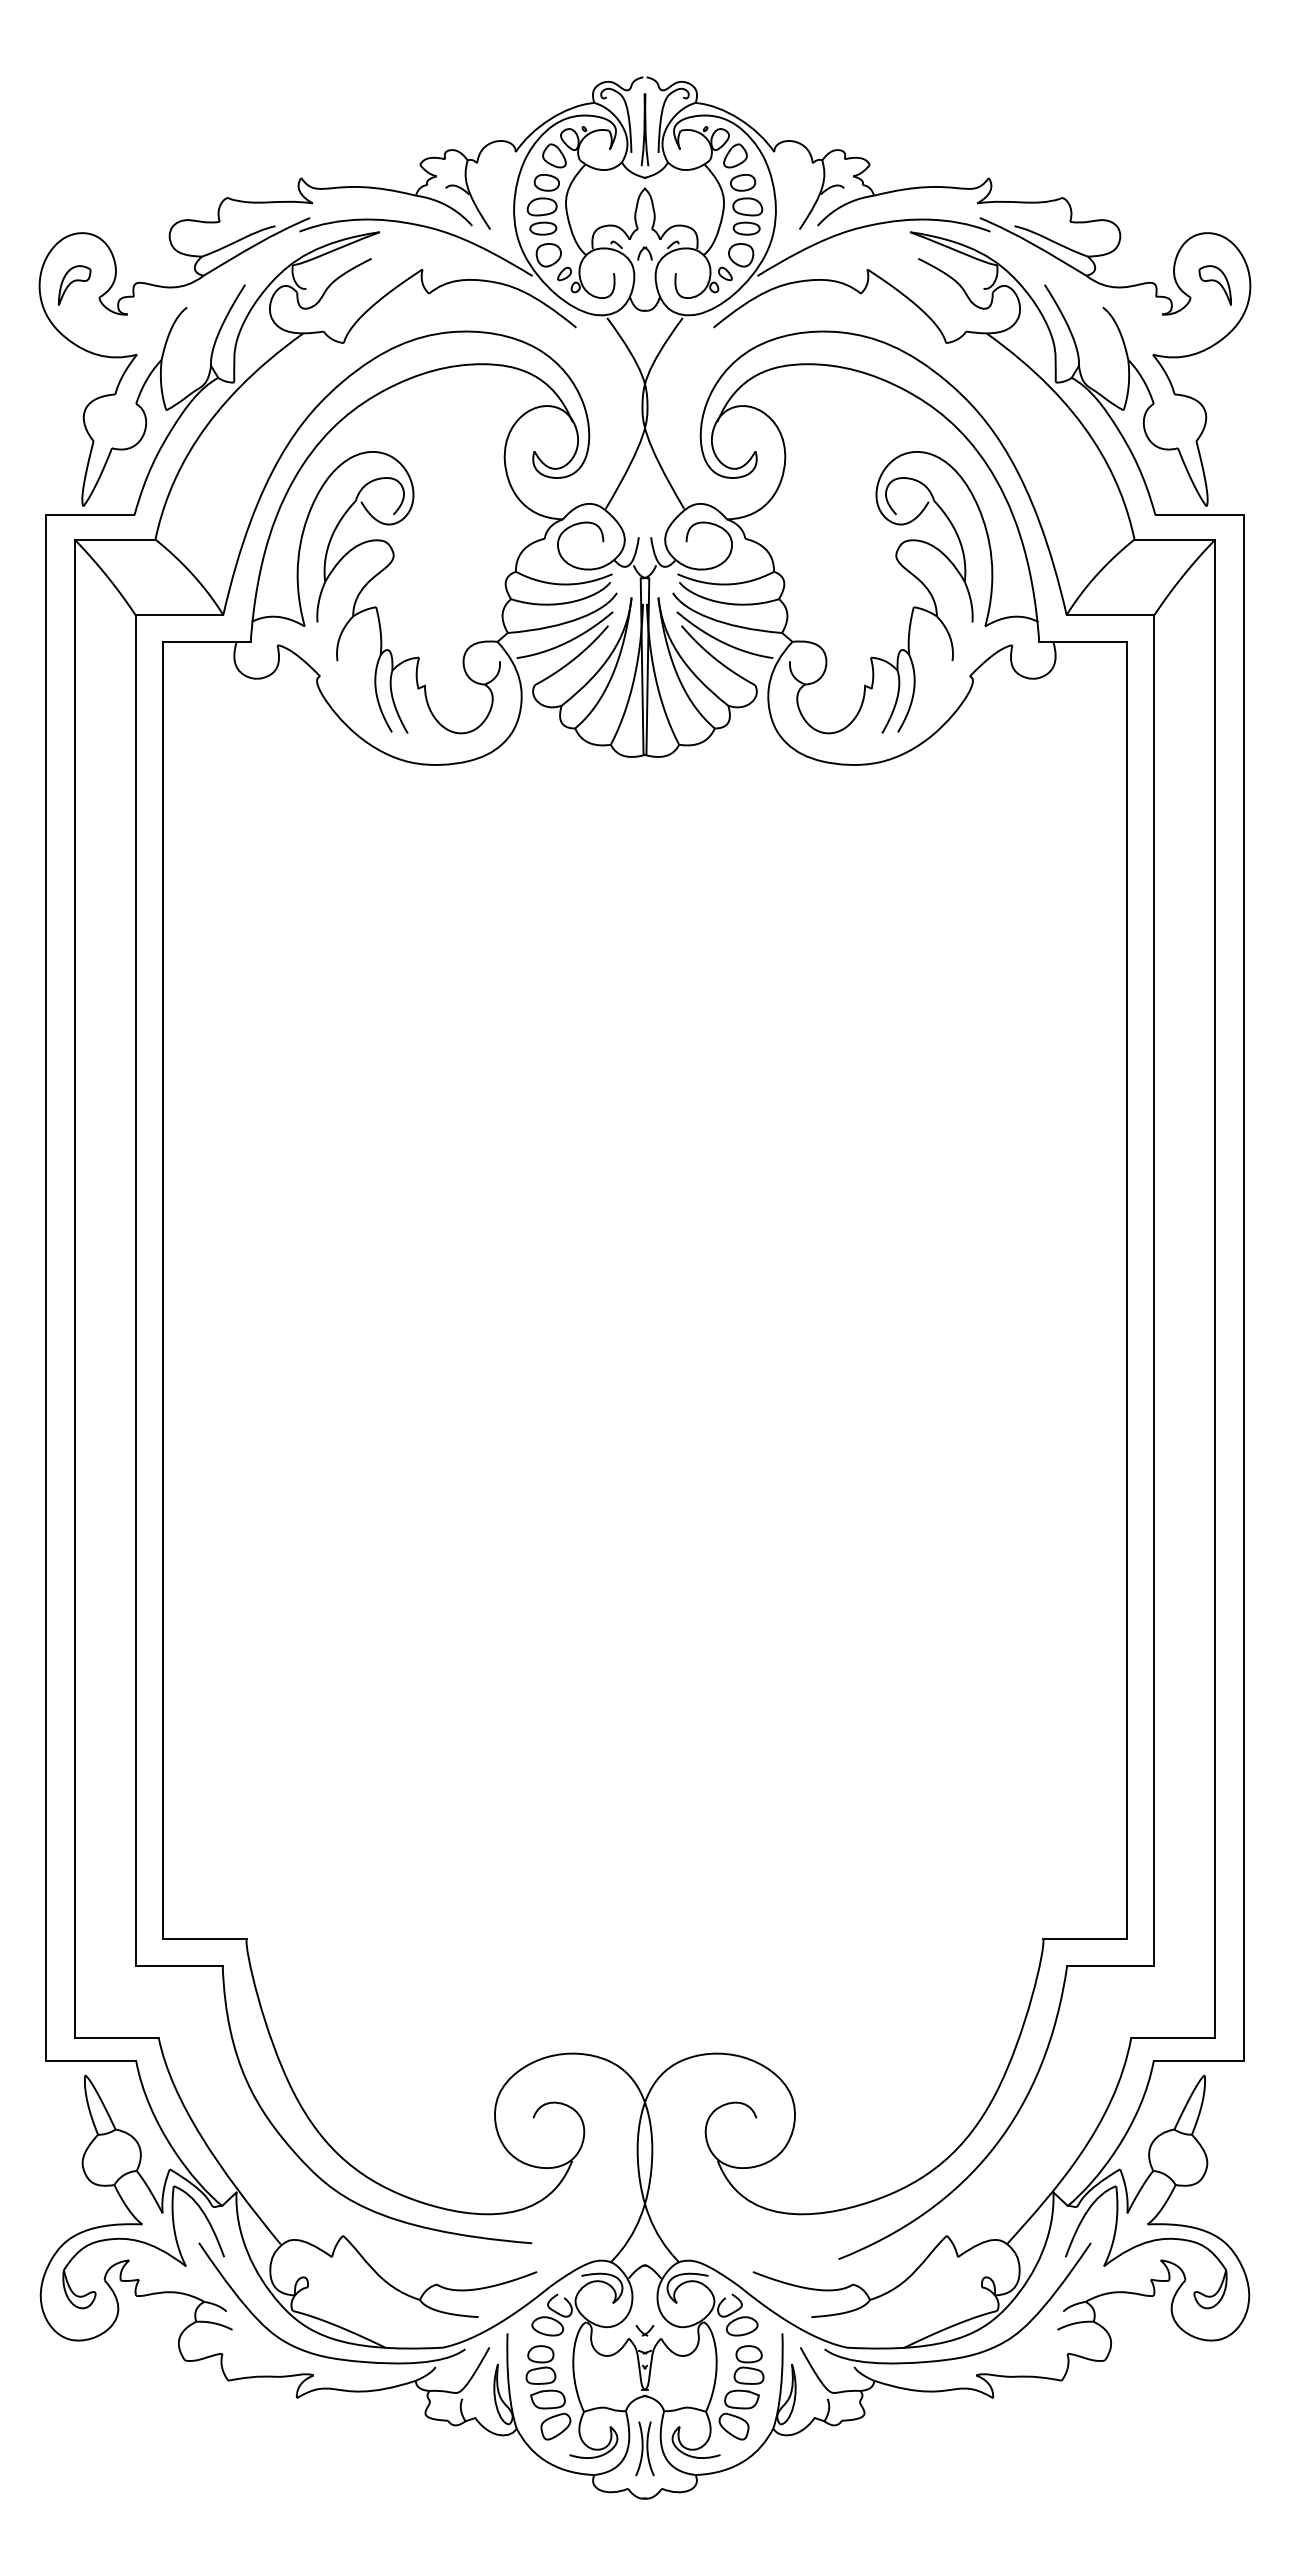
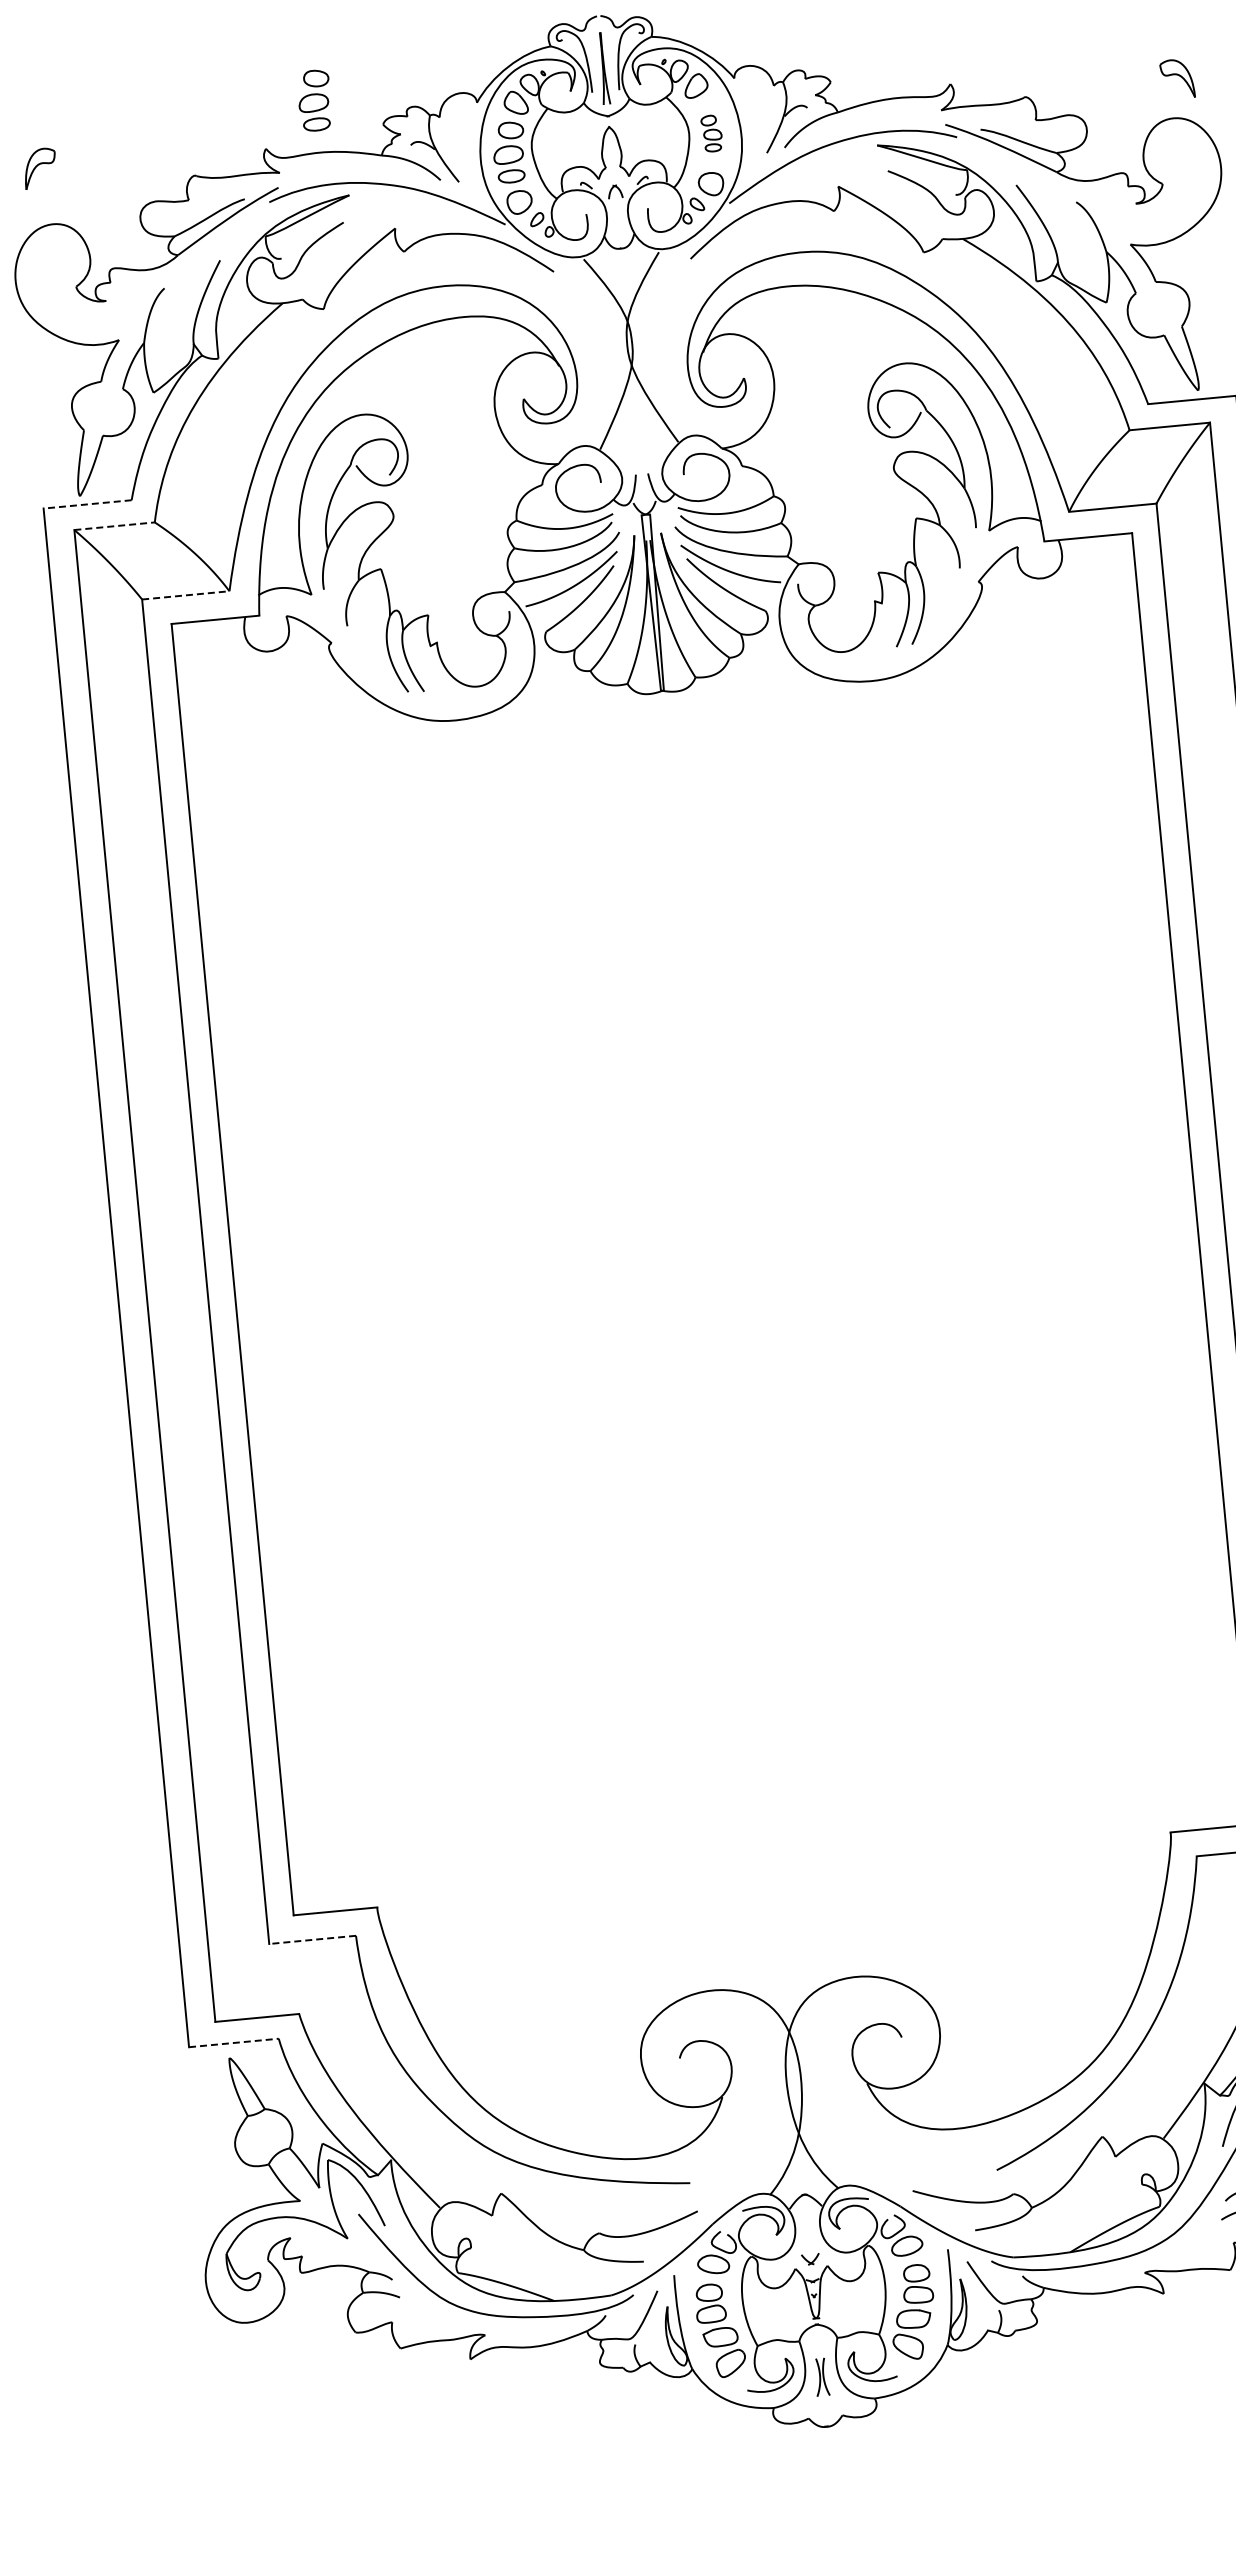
part: (353, 134) -> (313, 100), added
part: (746, 204) -> (711, 133), size x0.6
part: (74, 285) -> (40, 168), moved
part: (1214, 285) -> (1176, 79), moved
line: (89, 515) -> (86, 504), solid -> dashed
line: (115, 539) -> (115, 526), solid -> dashed
line: (179, 615) -> (185, 595), solid -> dashed
line: (179, 1965) -> (312, 1939), solid -> dashed
line: (91, 2060) -> (234, 2042), solid -> dashed
part: (644, 2448) -> (821, 2376), size x0.7

